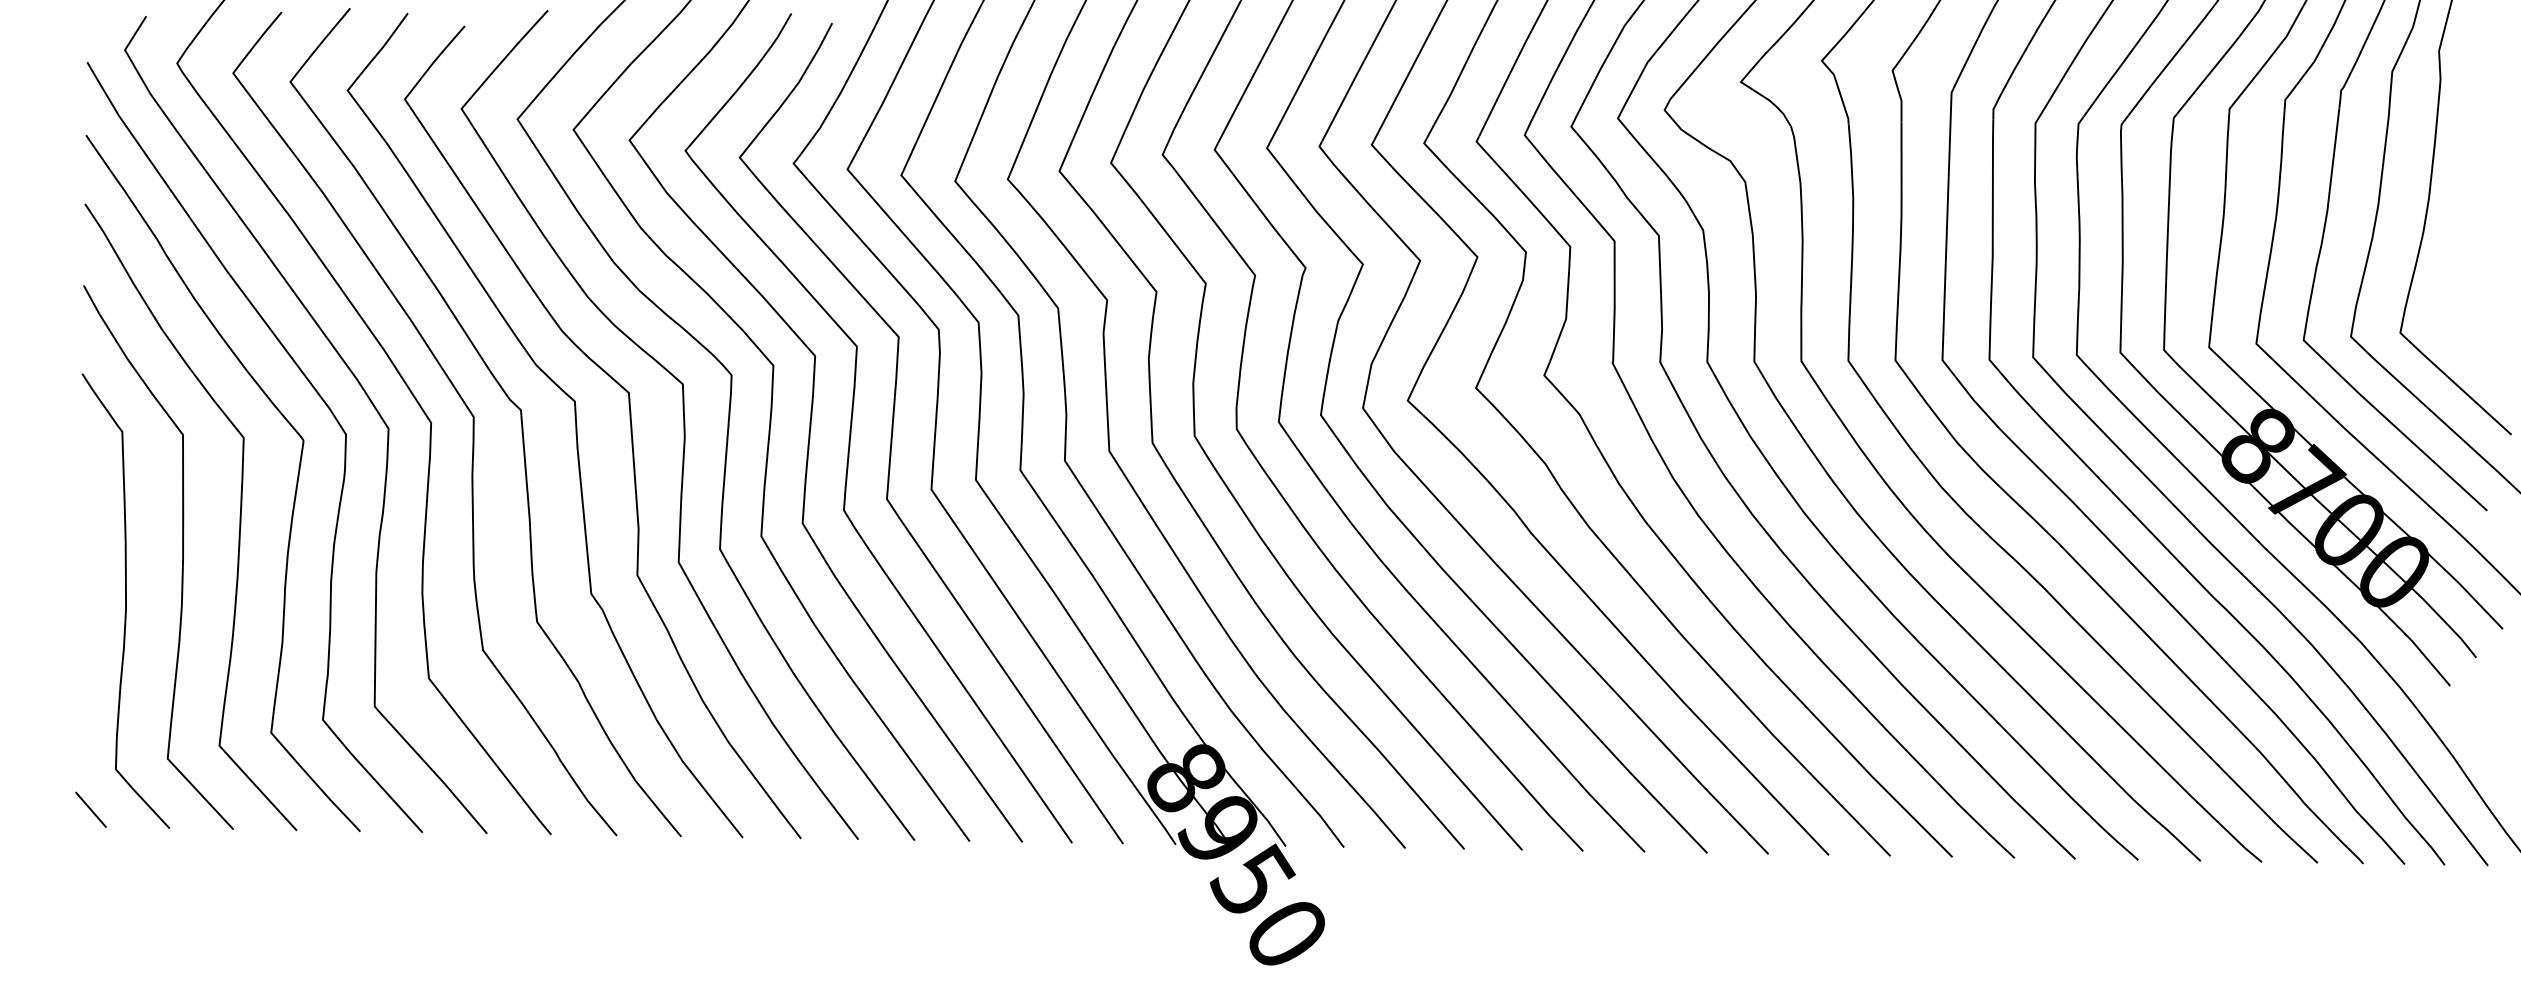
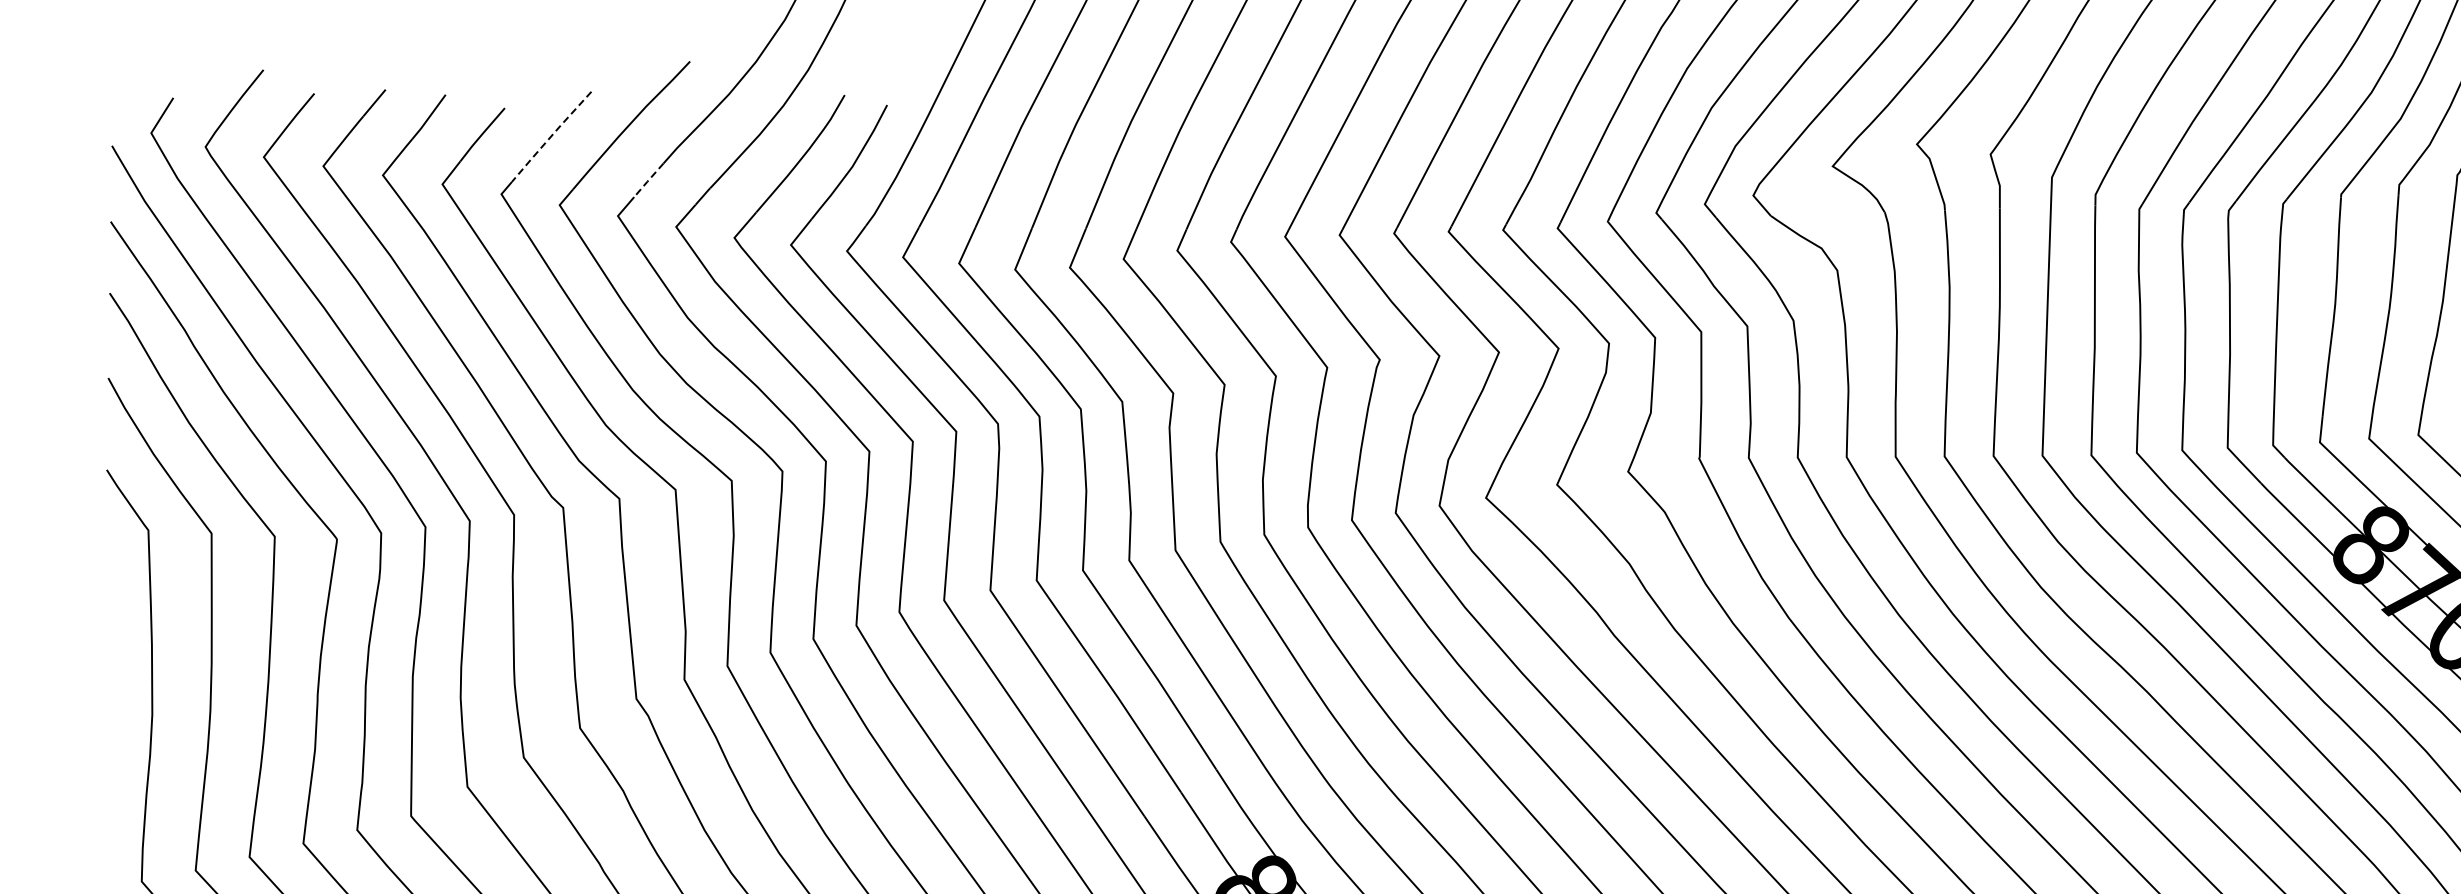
line: (509, 53) -> (551, 136), solid -> dashed
line: (602, 96) -> (648, 181), solid -> dashed

